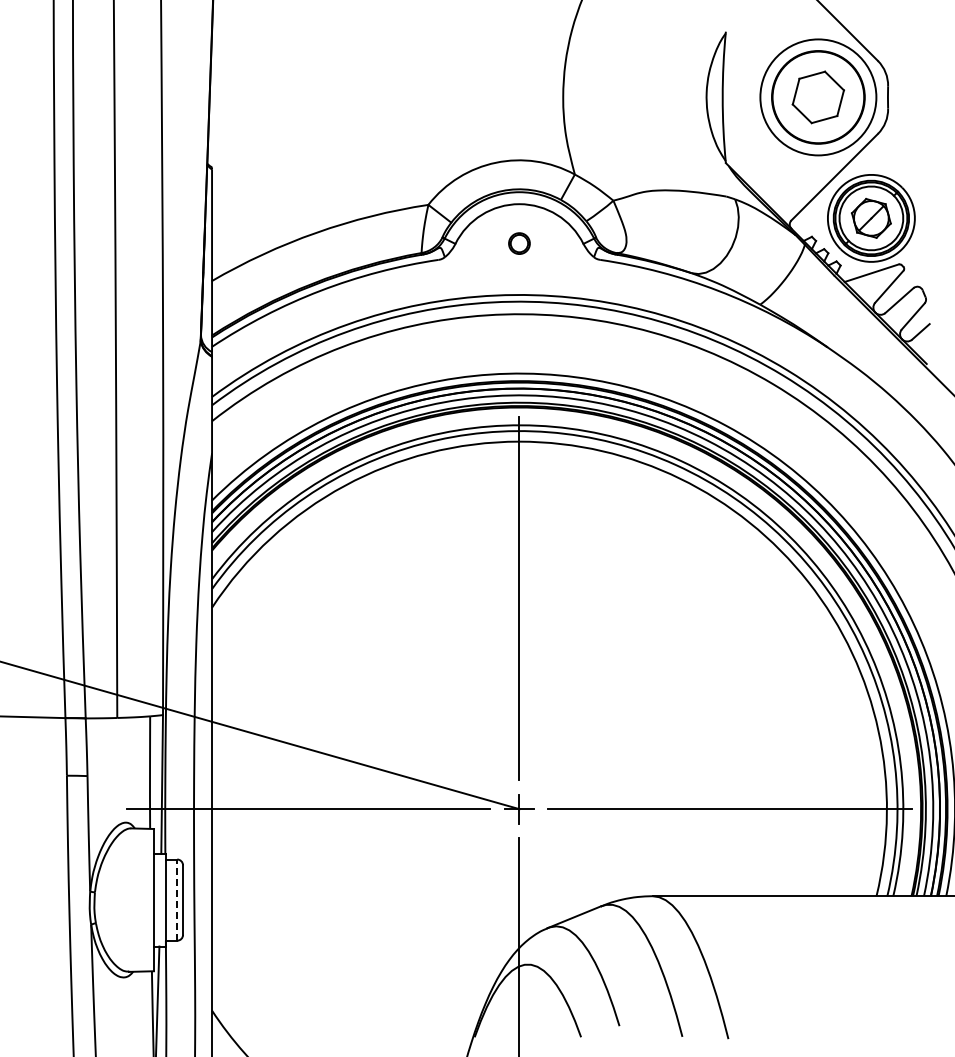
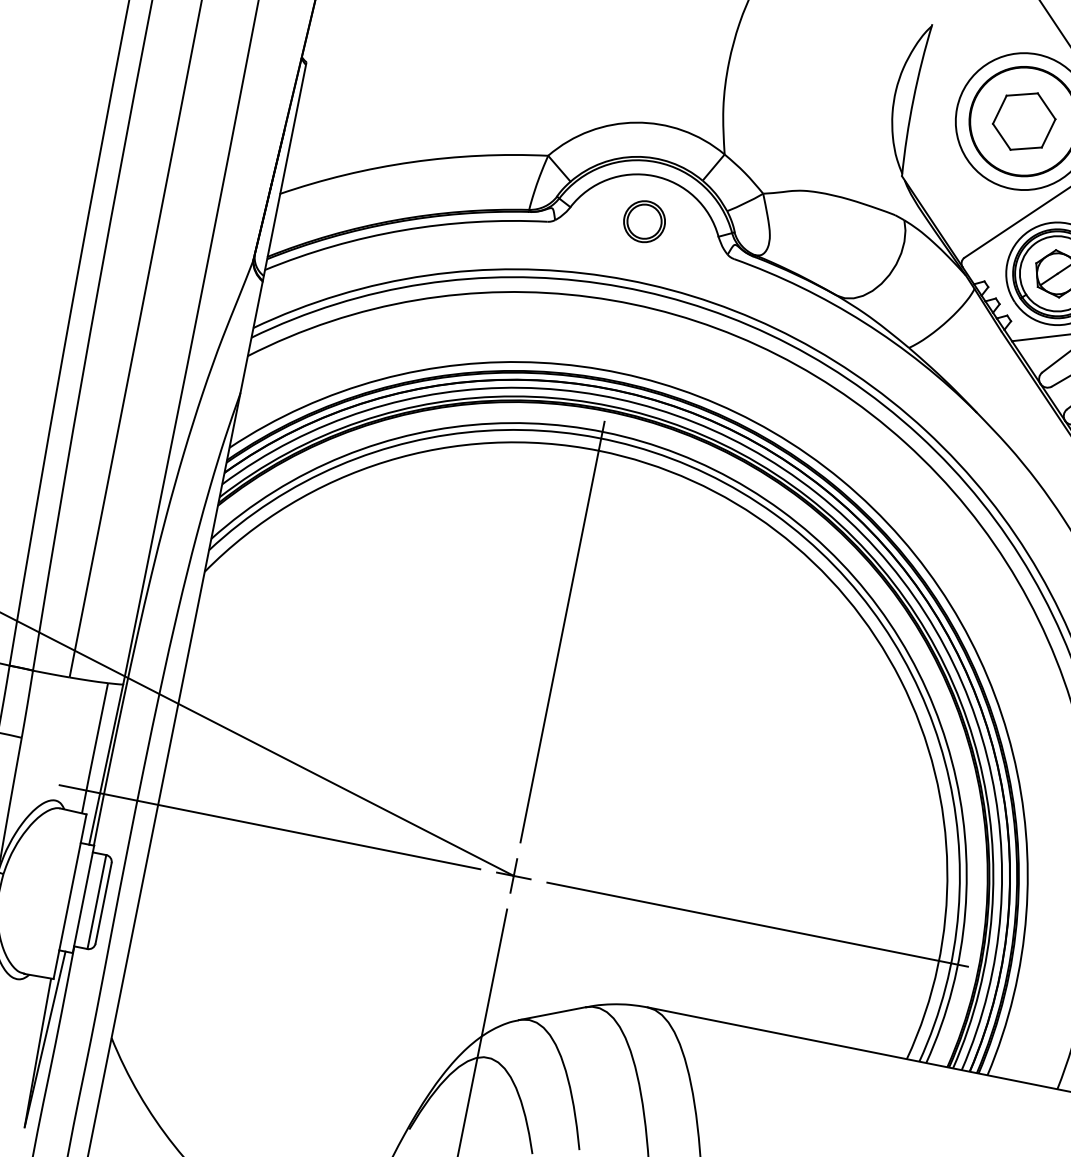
part: (519, 243) -> (644, 221), size x1.67
line: (177, 900) -> (97, 902), dashed -> solid

